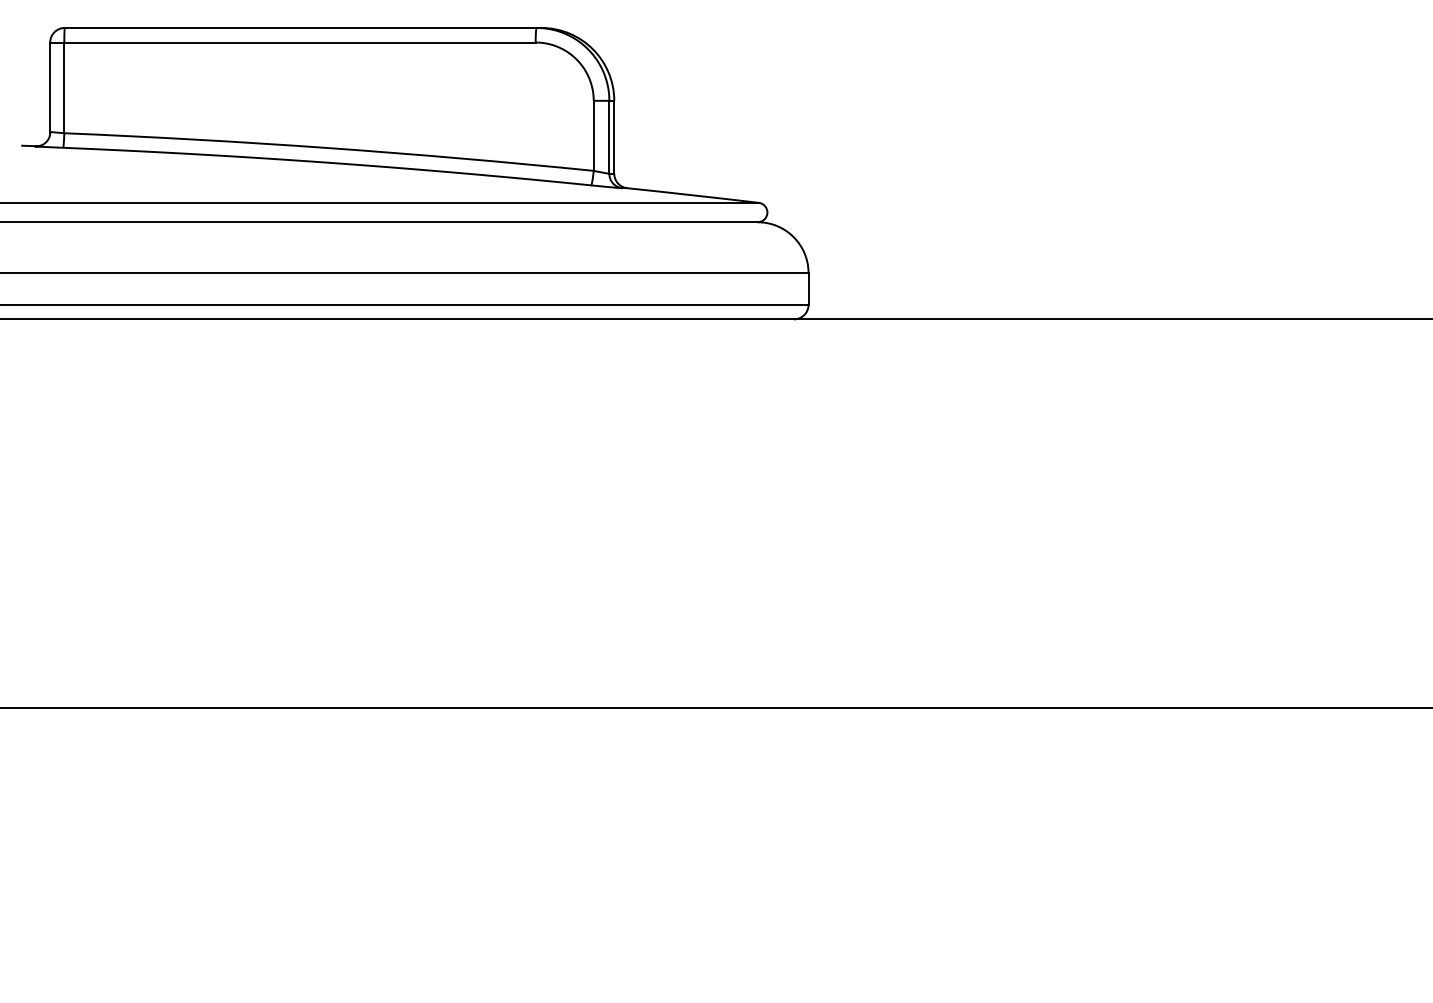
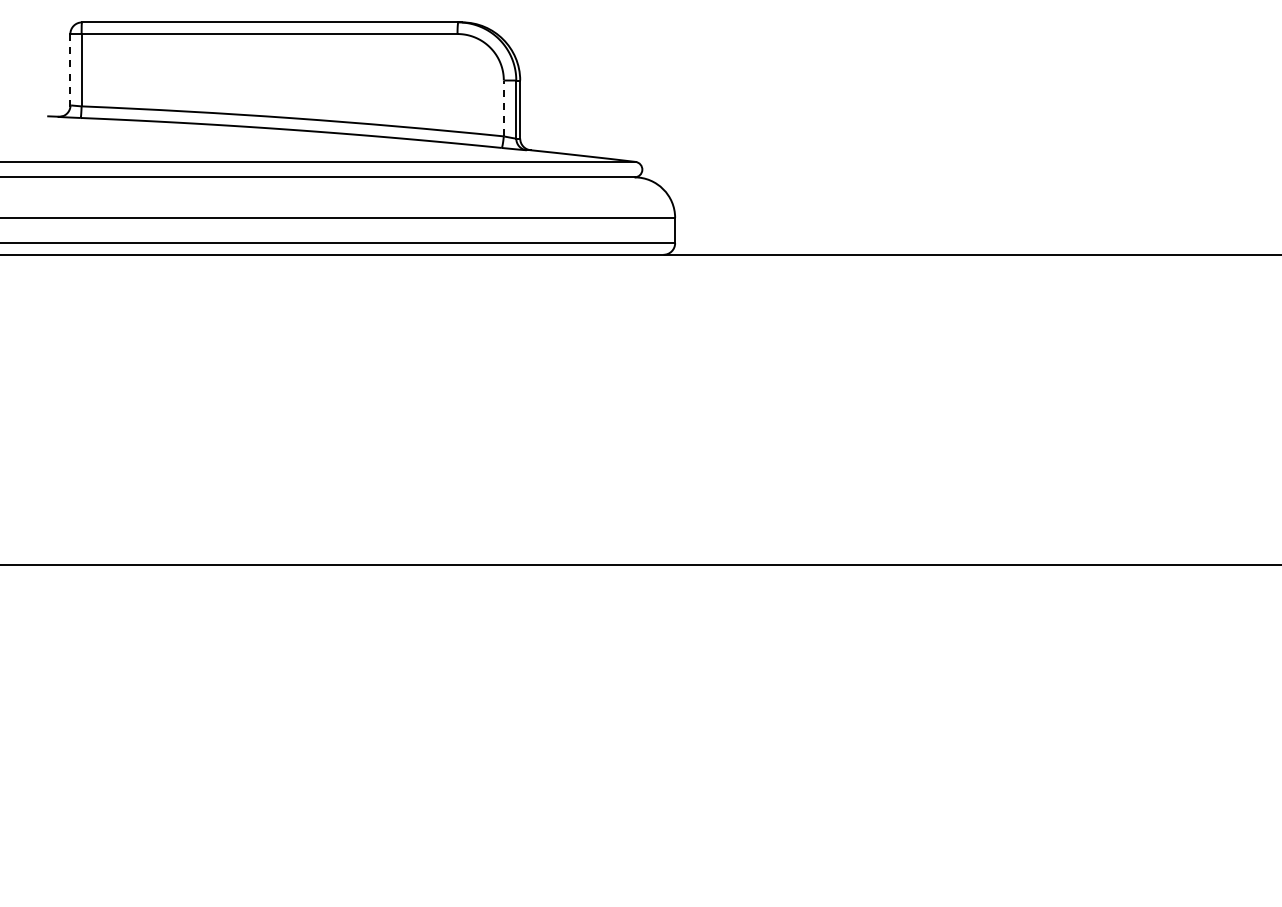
line: (50, 88) -> (70, 70), solid -> dashed
line: (593, 135) -> (503, 108), solid -> dashed

